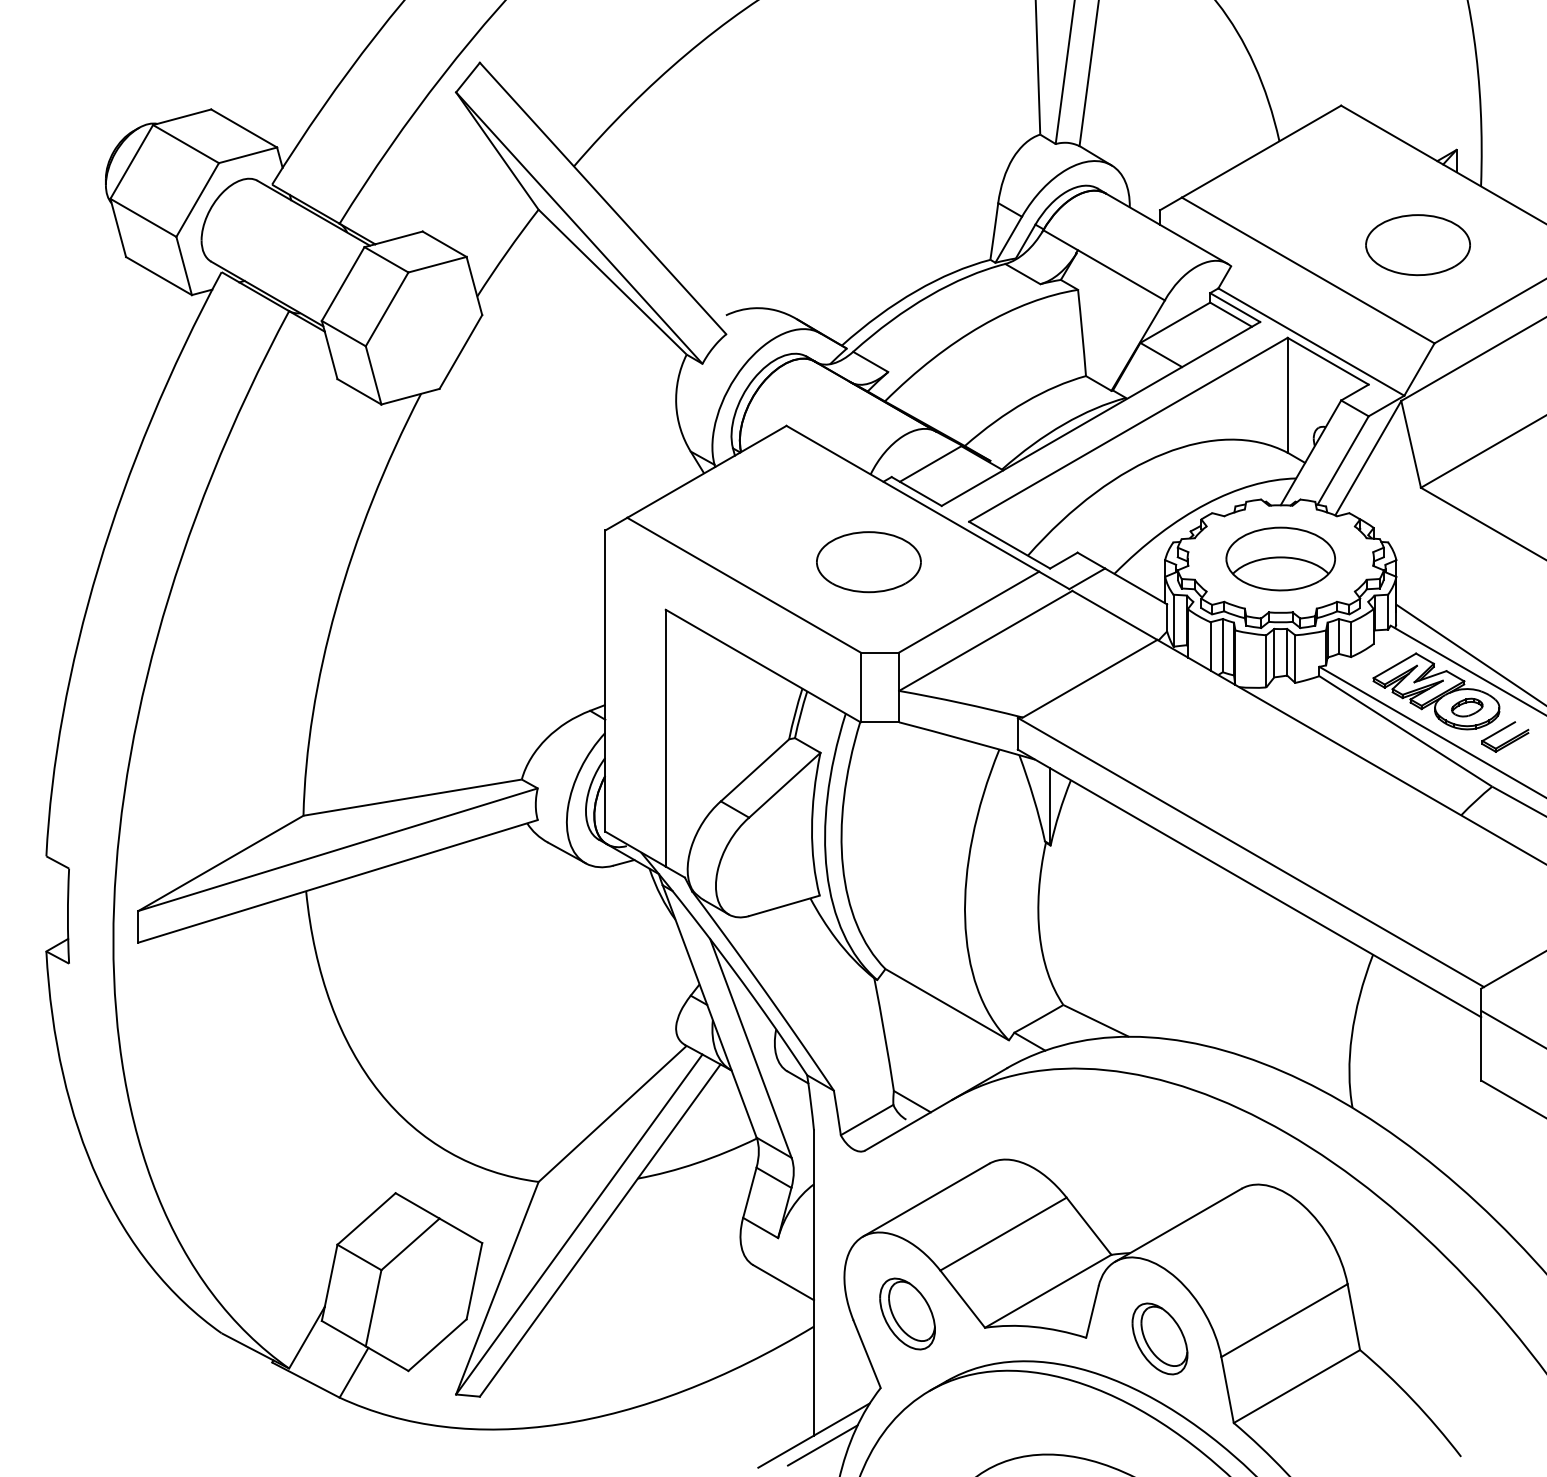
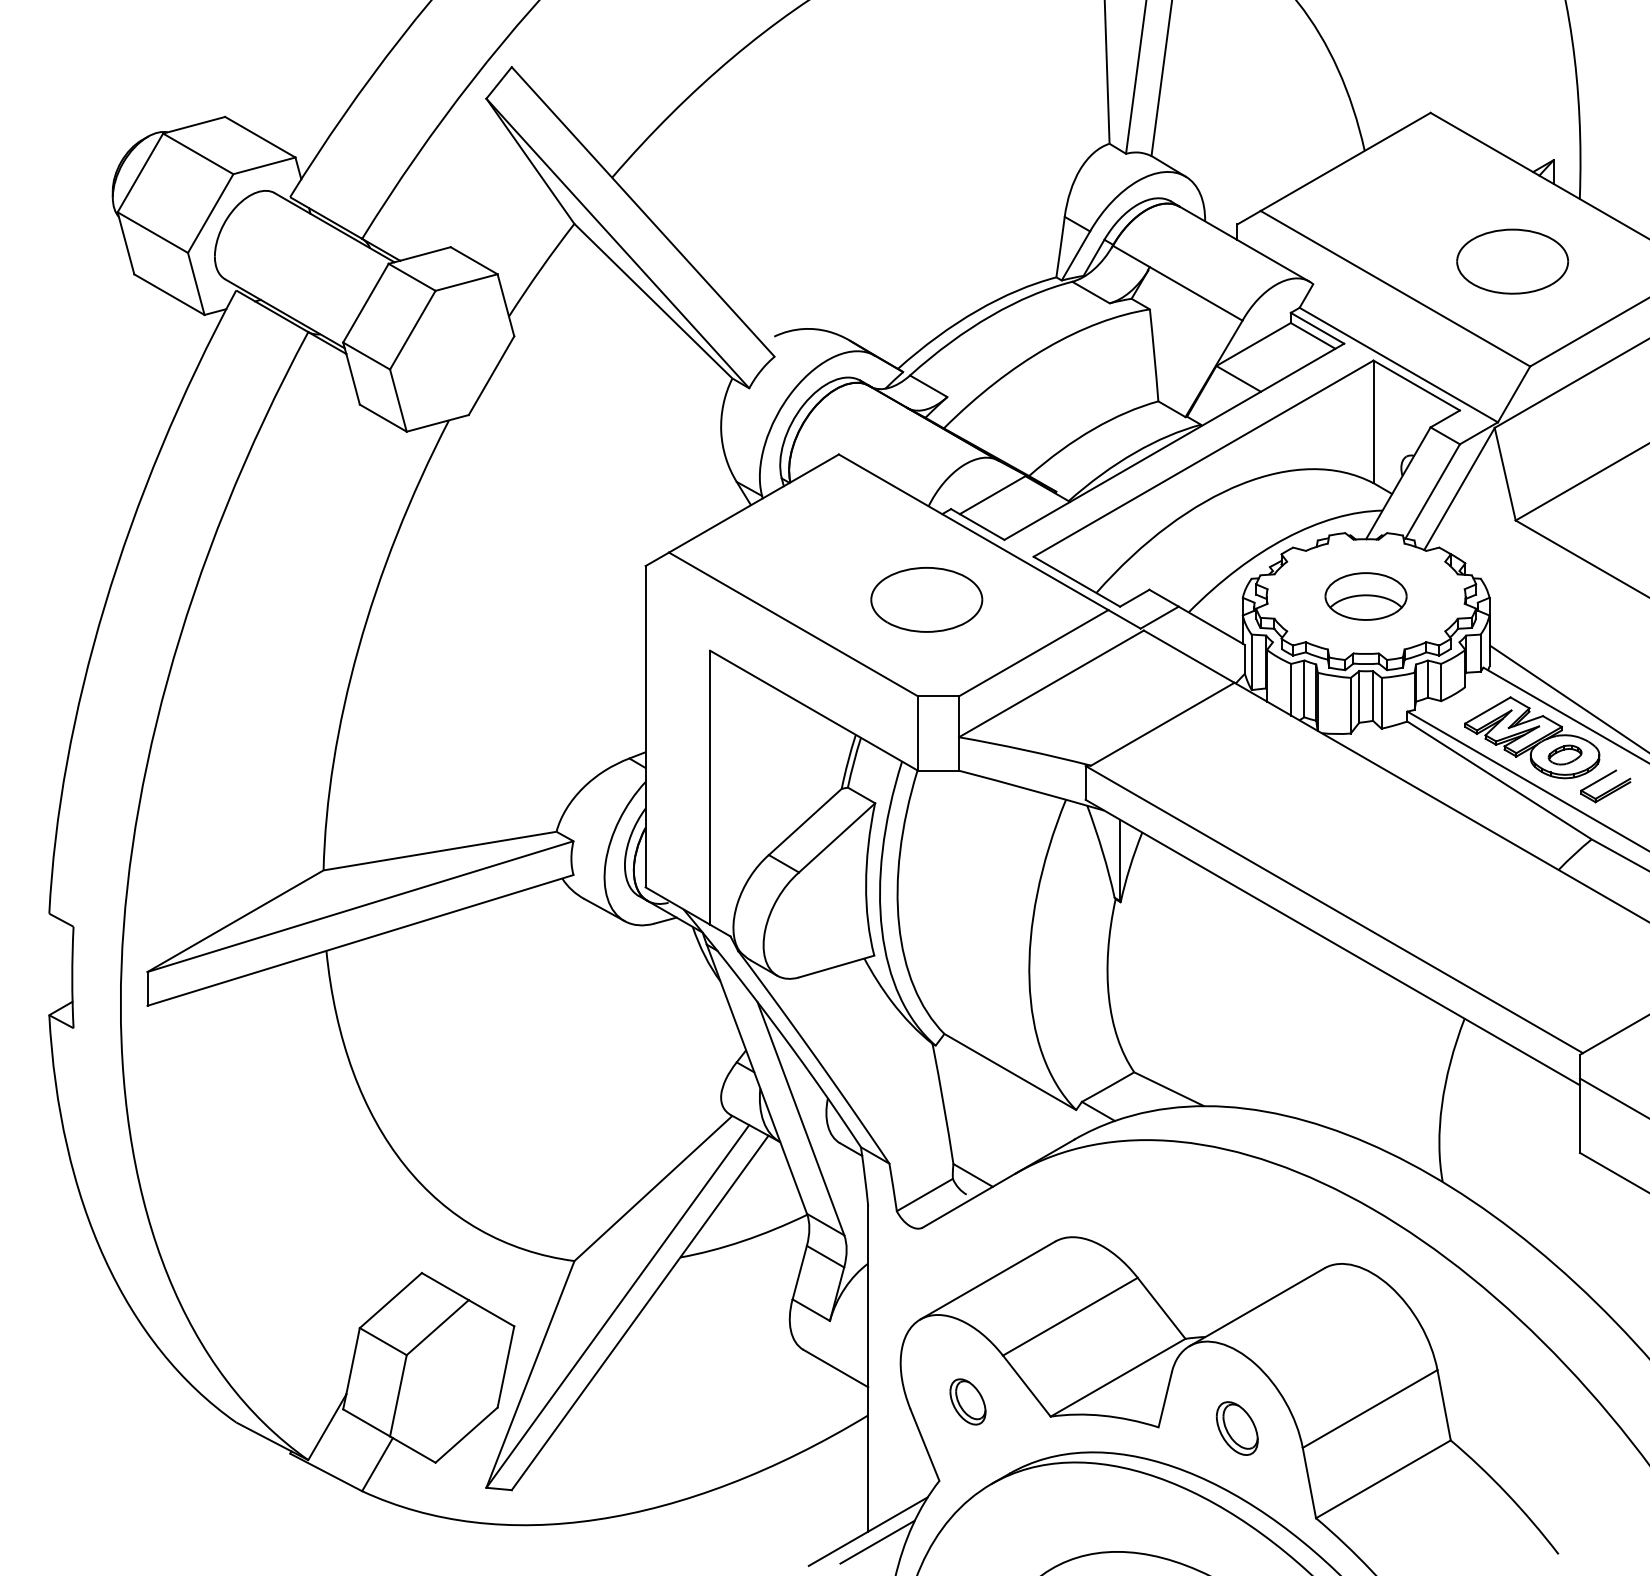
part: (1280, 558) -> (1365, 595), size x0.7
part: (907, 1313) -> (967, 1401), size x0.6
part: (1159, 1338) -> (1236, 1428), size x0.7

